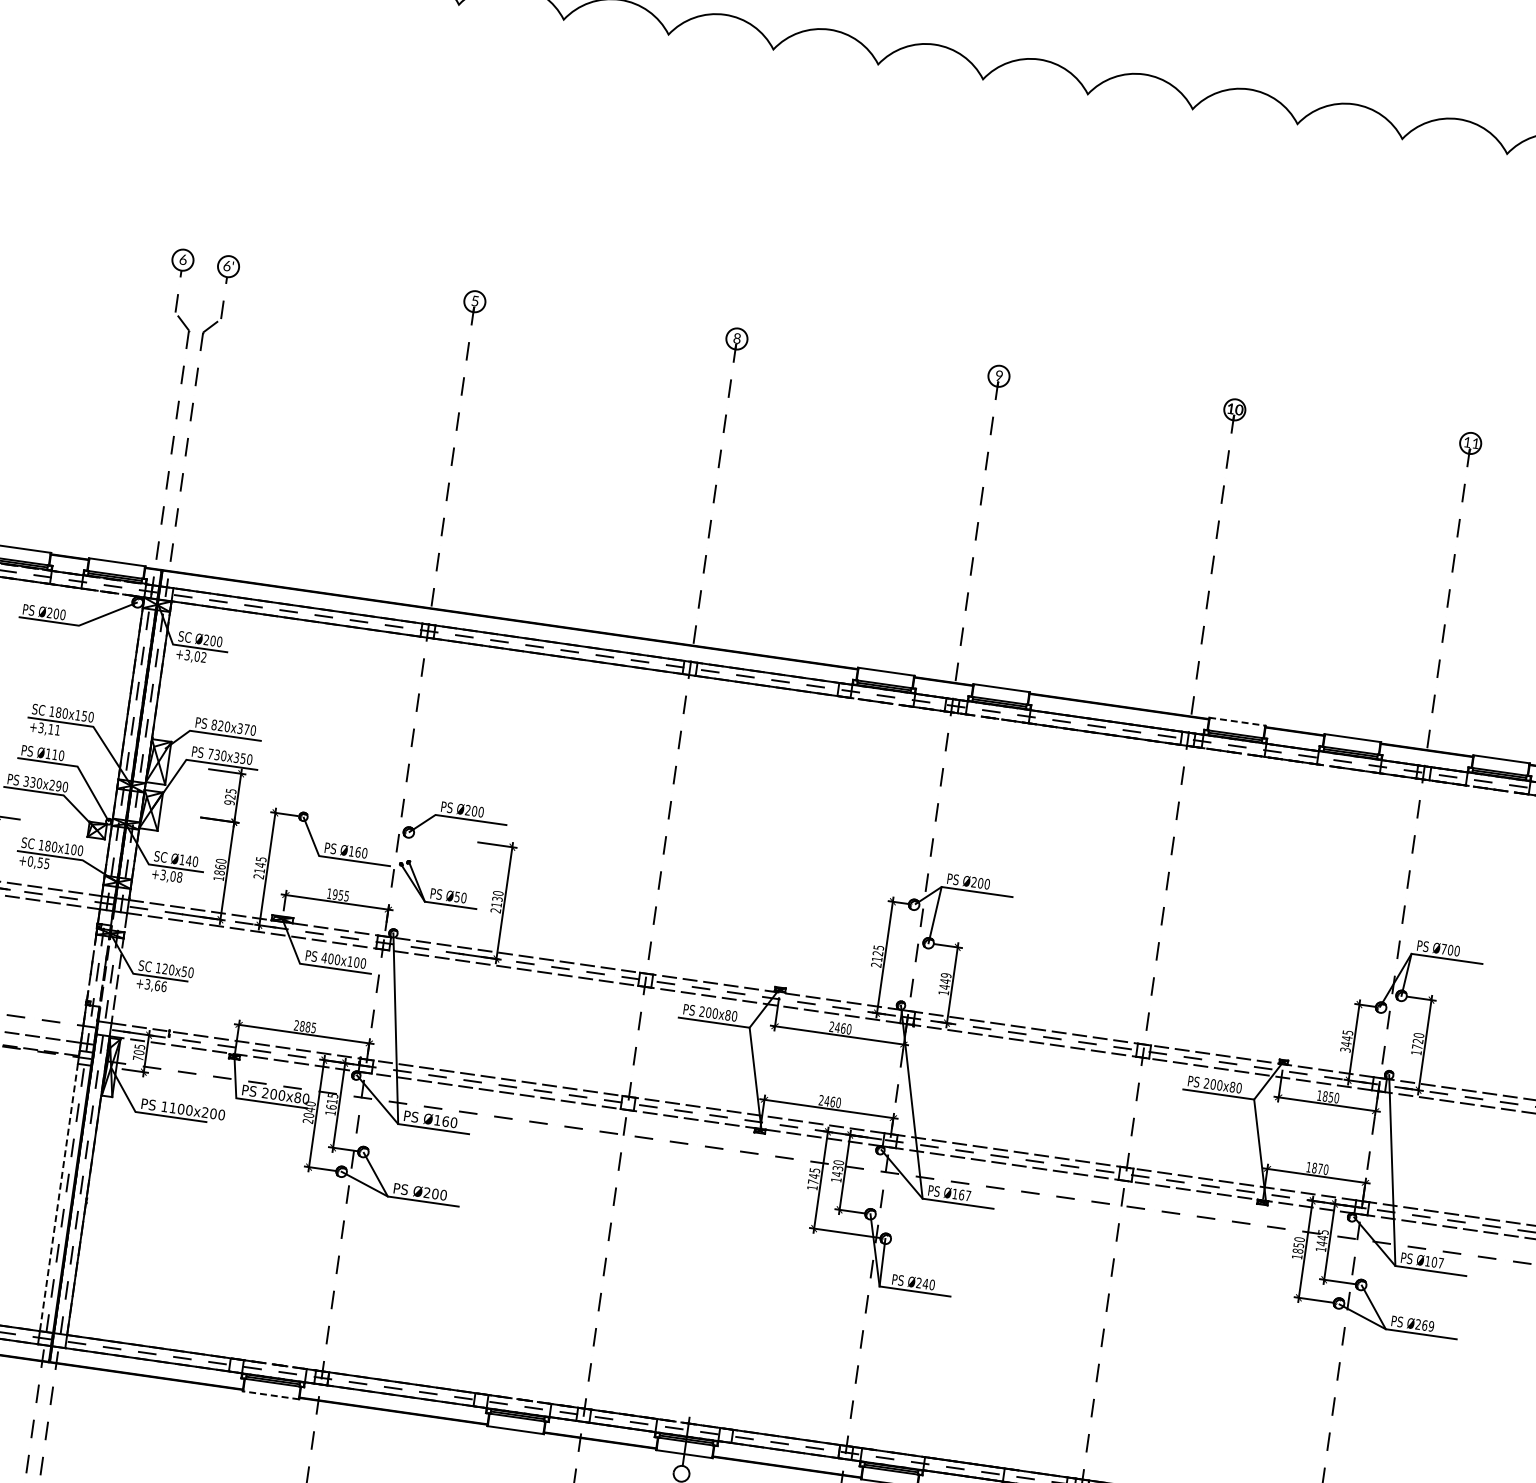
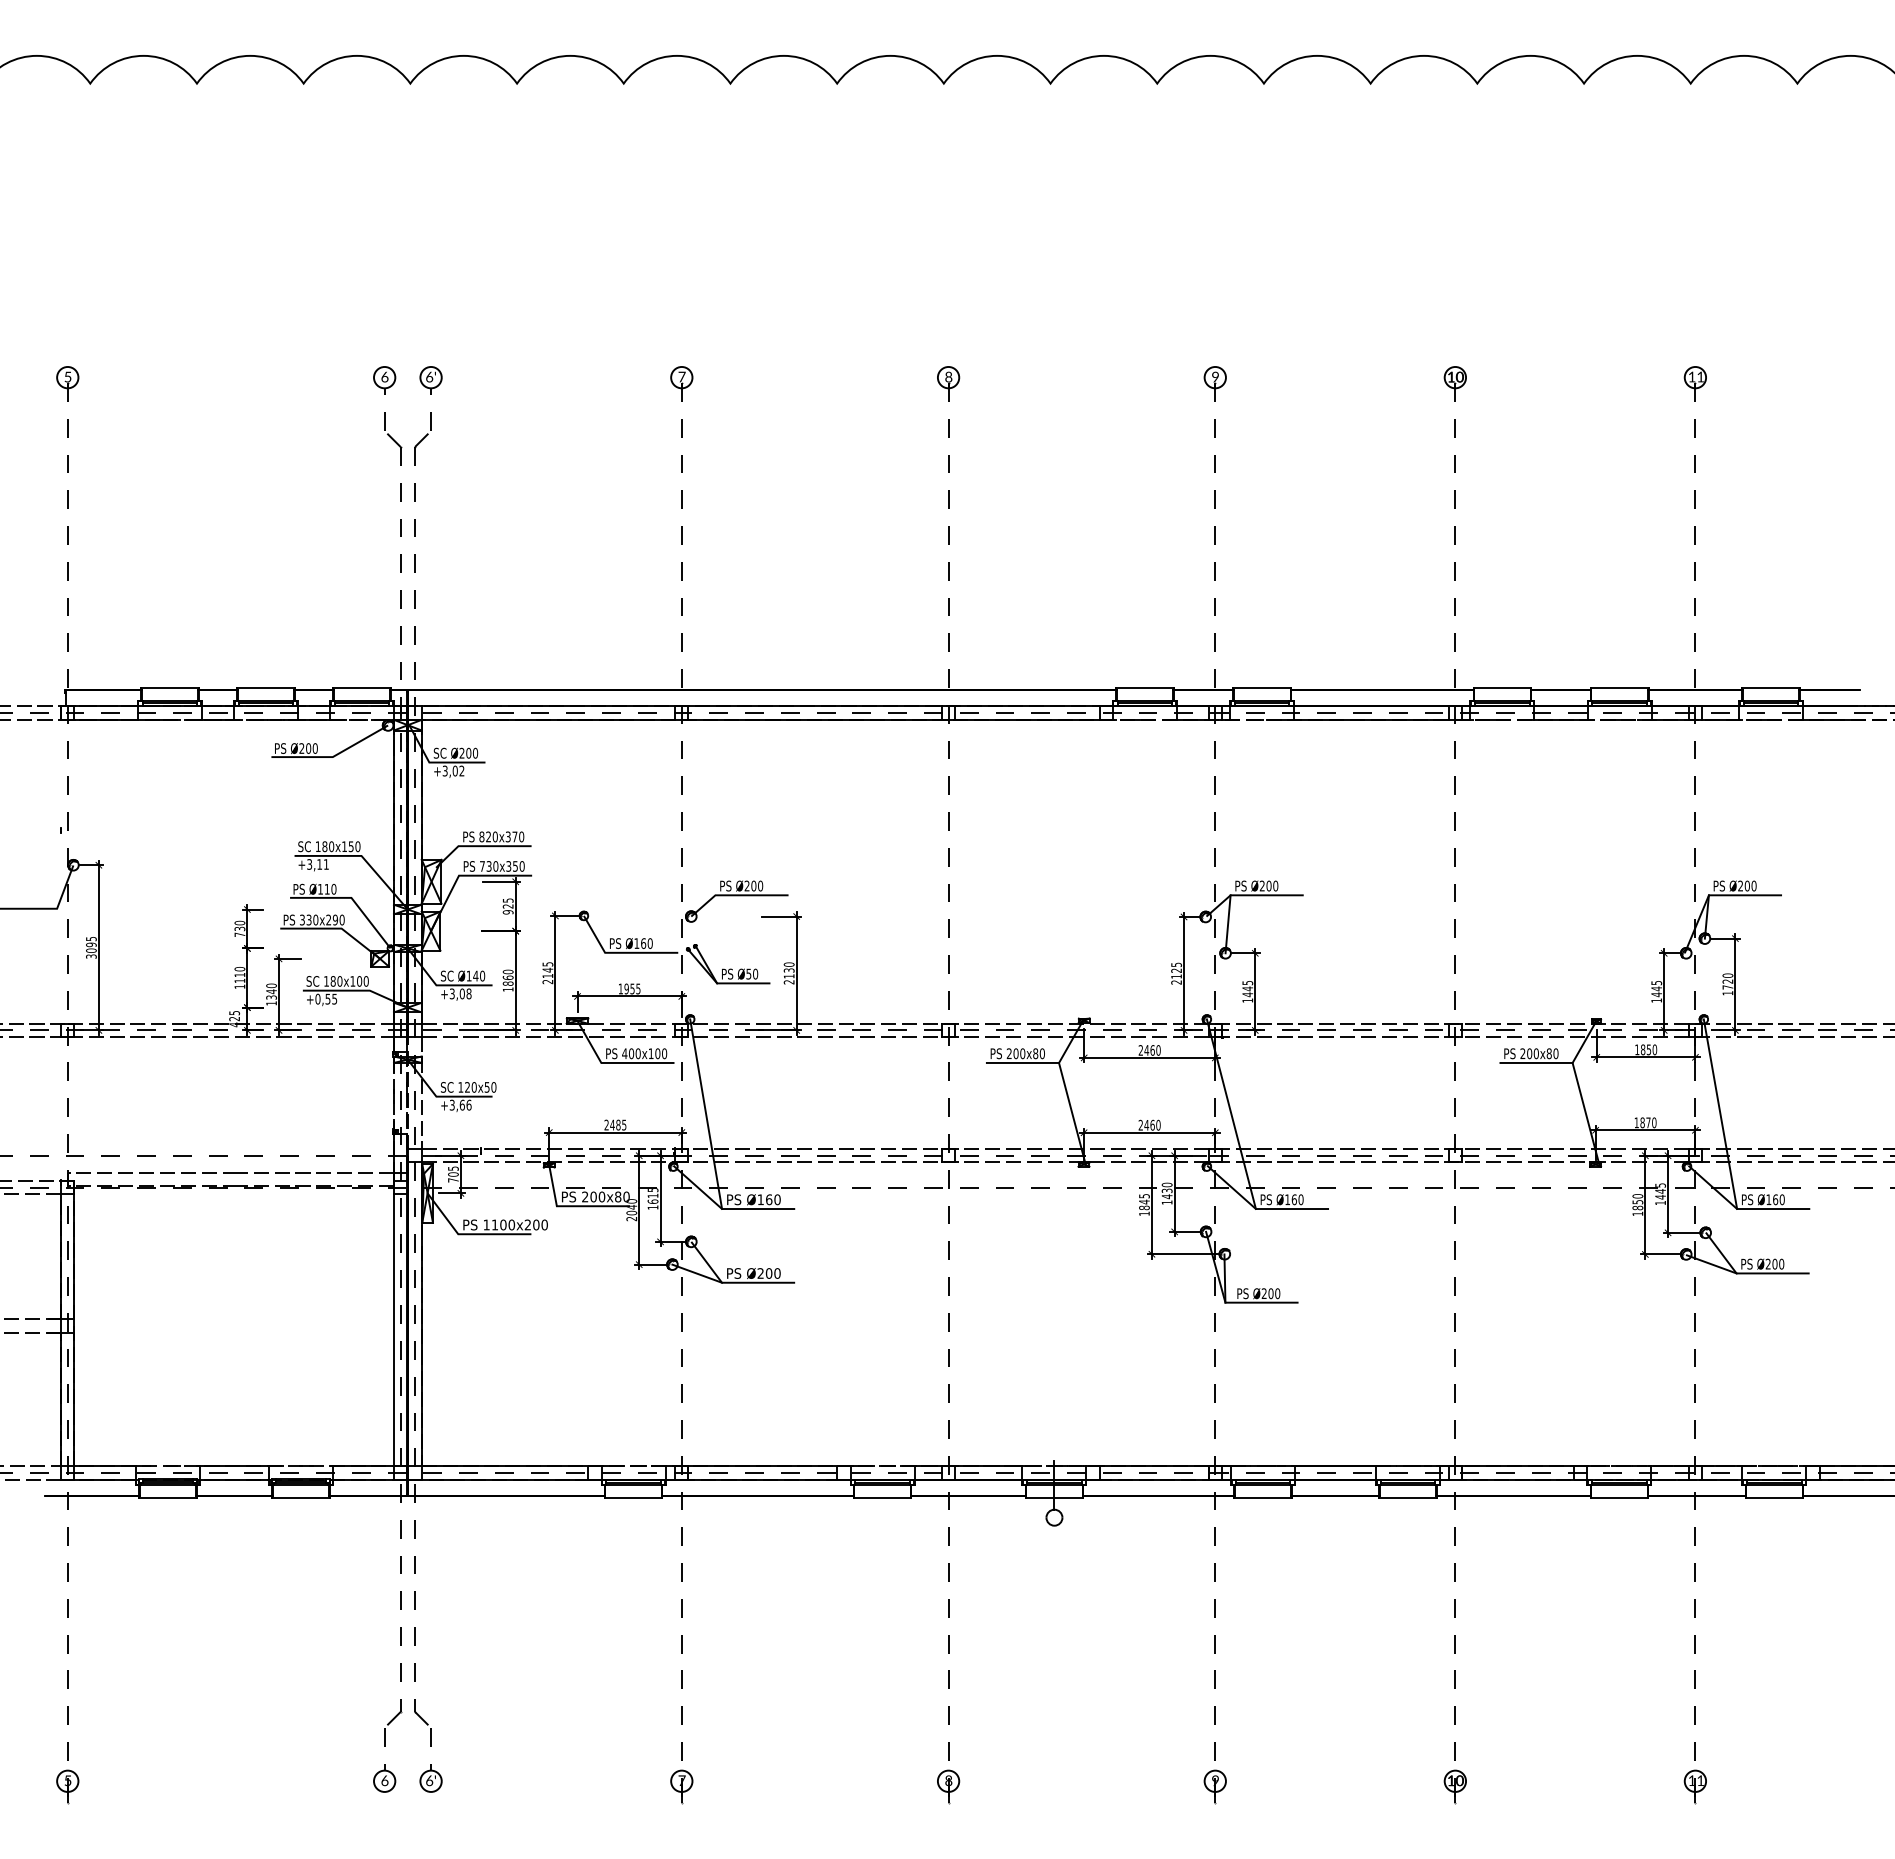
text: (474, 300) -> (681, 376), 5 -> 7
line: (1237, 721) -> (1502, 688), dashed -> solid
text: (1443, 948) -> (1740, 885), Ø700 -> Ø200
text: (946, 975) -> (1247, 982), 1449 -> 1445
text: (302, 1025) -> (612, 1124), 2885 -> 2485
text: (1345, 1049) -> (1656, 1000), 3445 -> 1445
text: (813, 1181) -> (1144, 1207), 1745 -> 1845
text: (967, 1195) -> (1300, 1199), Ø167 -> Ø160
line: (59, 1197) -> (394, 1330), dashed -> solid
text: (1437, 1262) -> (1778, 1199), Ø107 -> Ø160
text: (925, 1283) -> (1270, 1293), Ø240 -> Ø200
text: (1428, 1325) -> (1778, 1263), Ø269 -> Ø200
line: (270, 1395) -> (633, 1497), dashed -> solid

